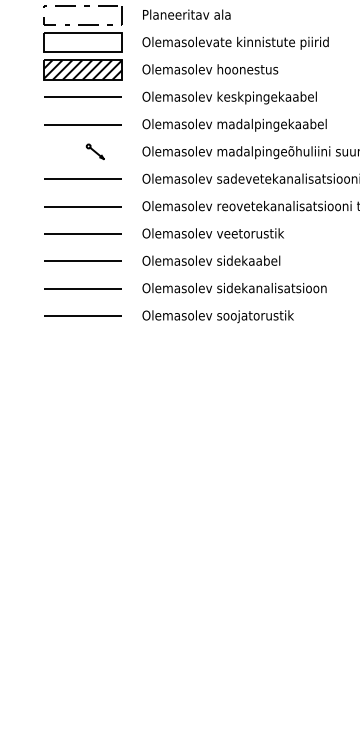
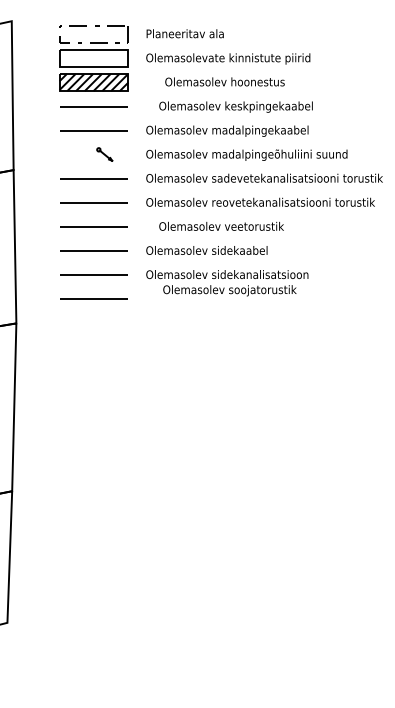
text: (209, 68) -> (224, 81), moved
text: (229, 97) -> (235, 106), moved
text: (213, 232) -> (221, 225), moved
text: (217, 316) -> (229, 290), moved

